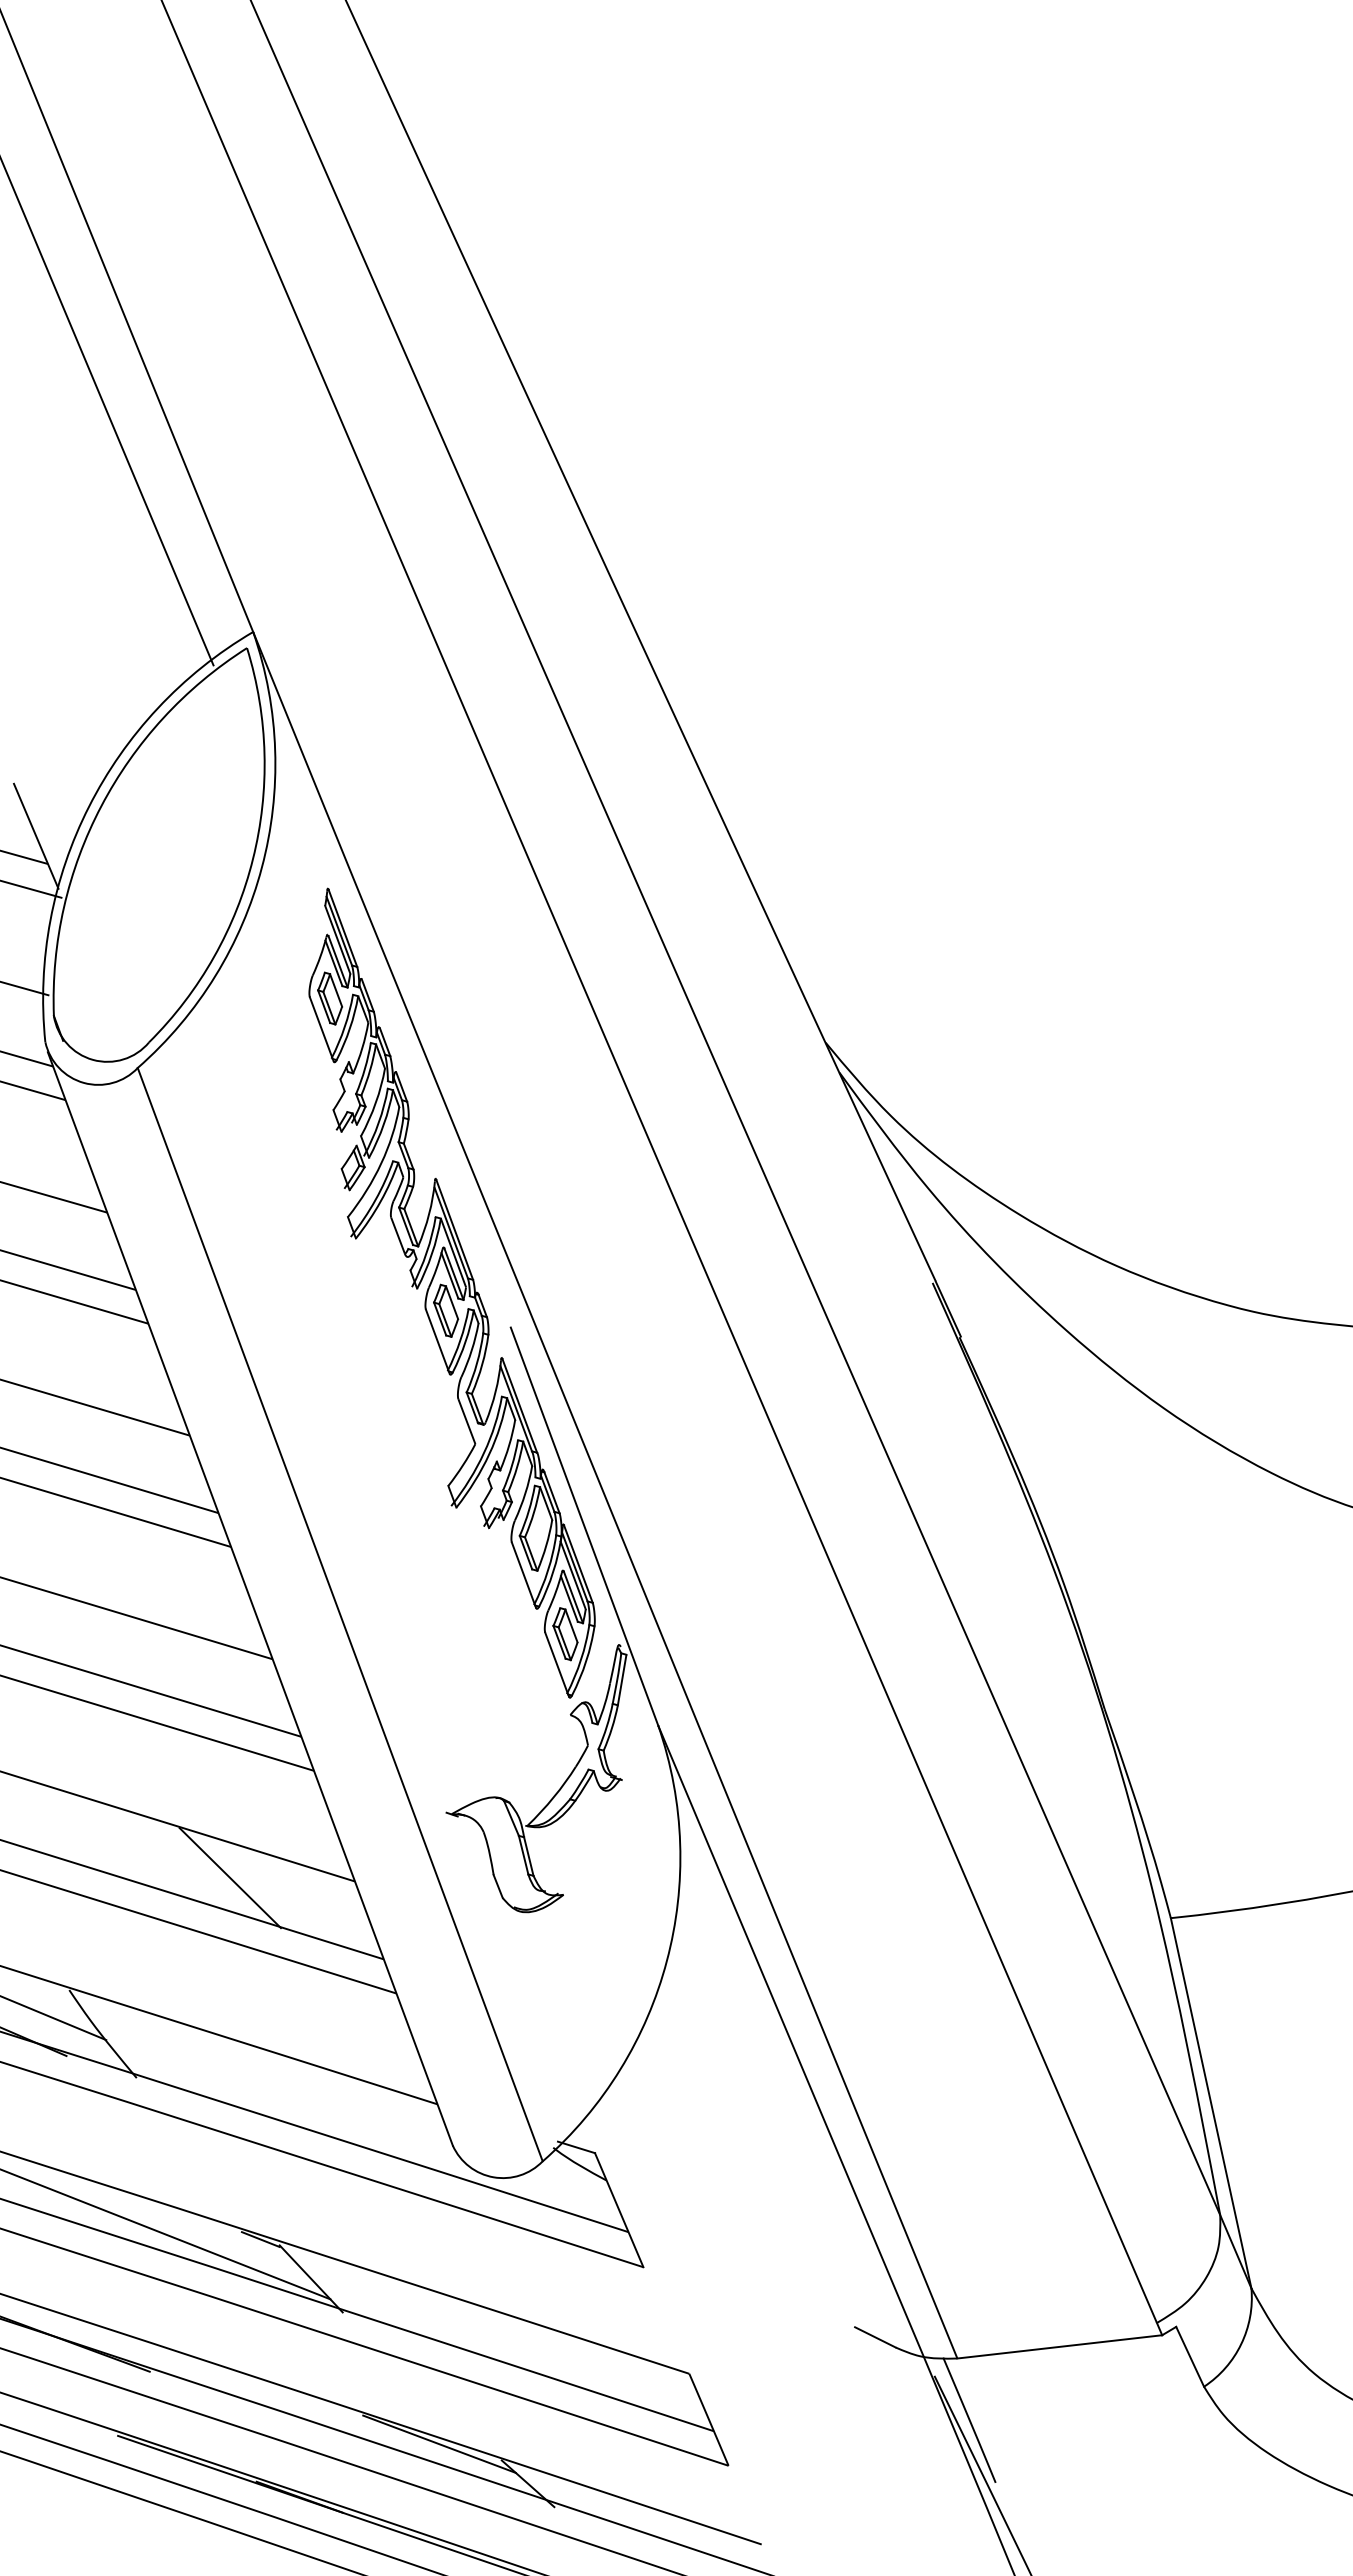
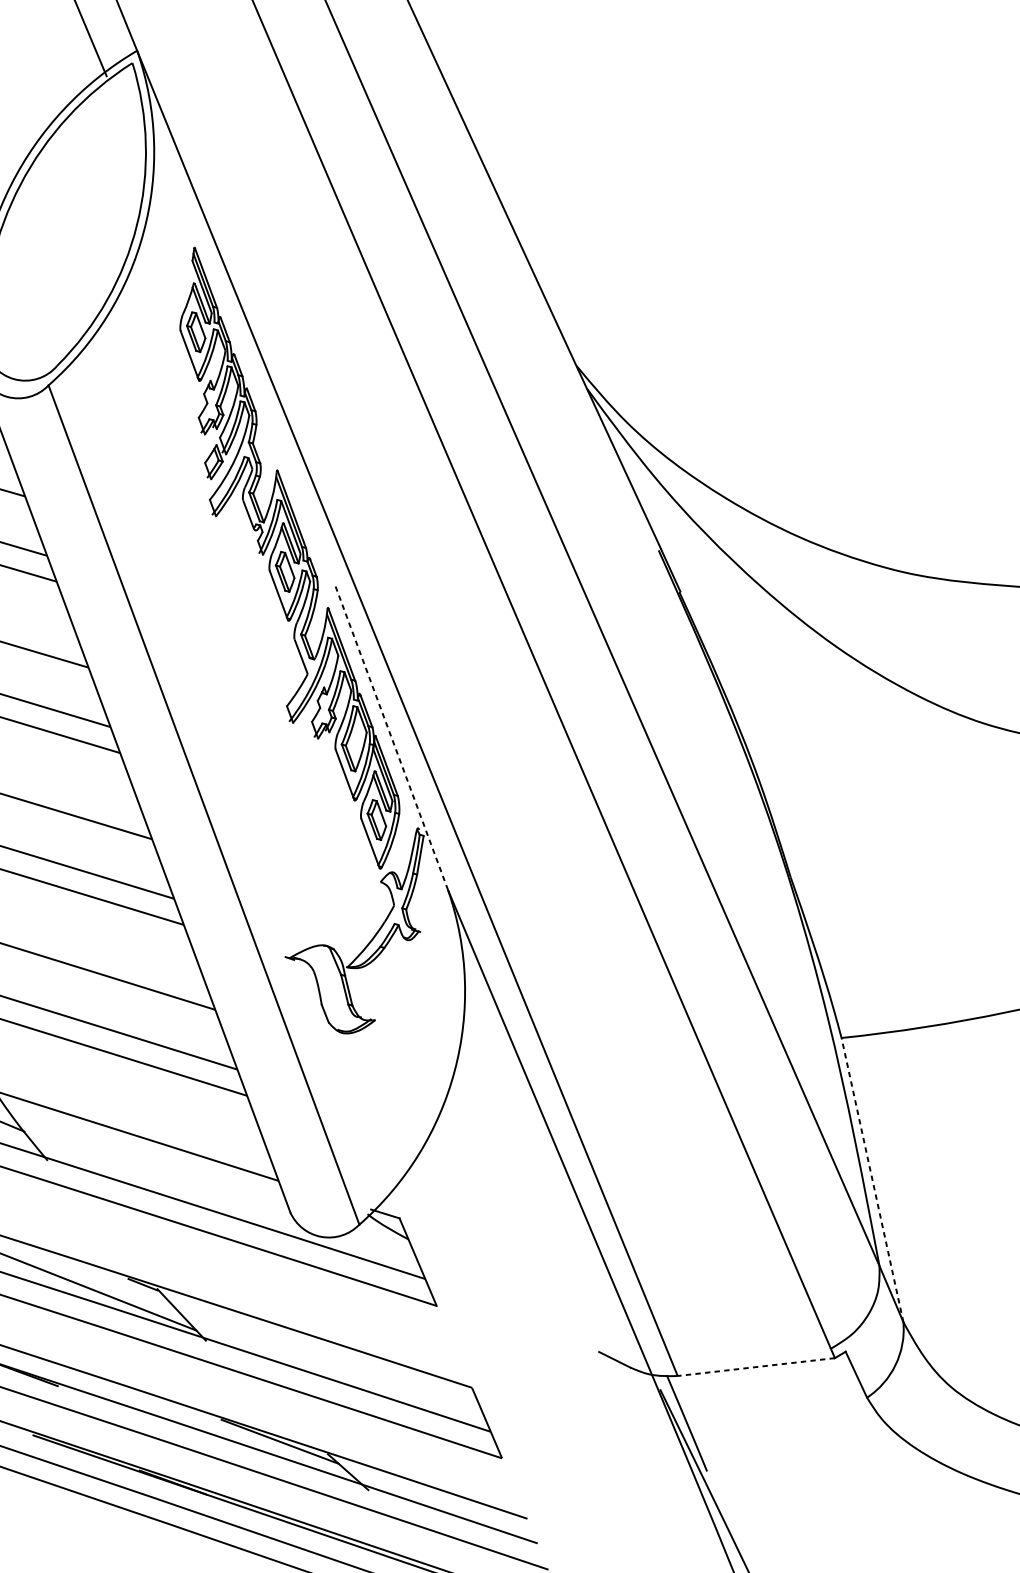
line: (584, 1526) -> (391, 737), solid -> dashed
line: (229, 1878) -> (118, 1007), removed
line: (1211, 2102) -> (872, 1179), solid -> dashed
line: (1059, 2346) -> (756, 1366), solid -> dashed

